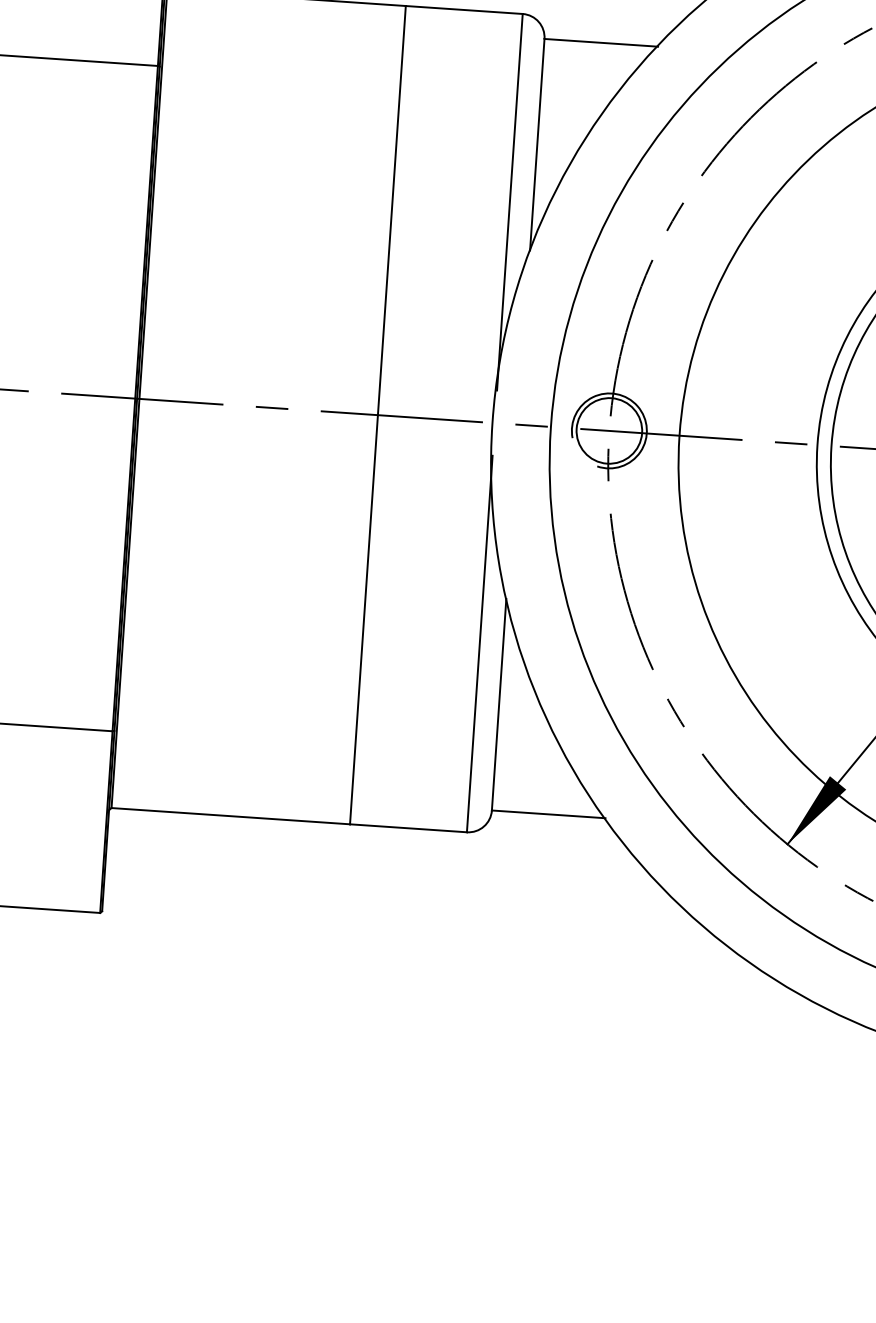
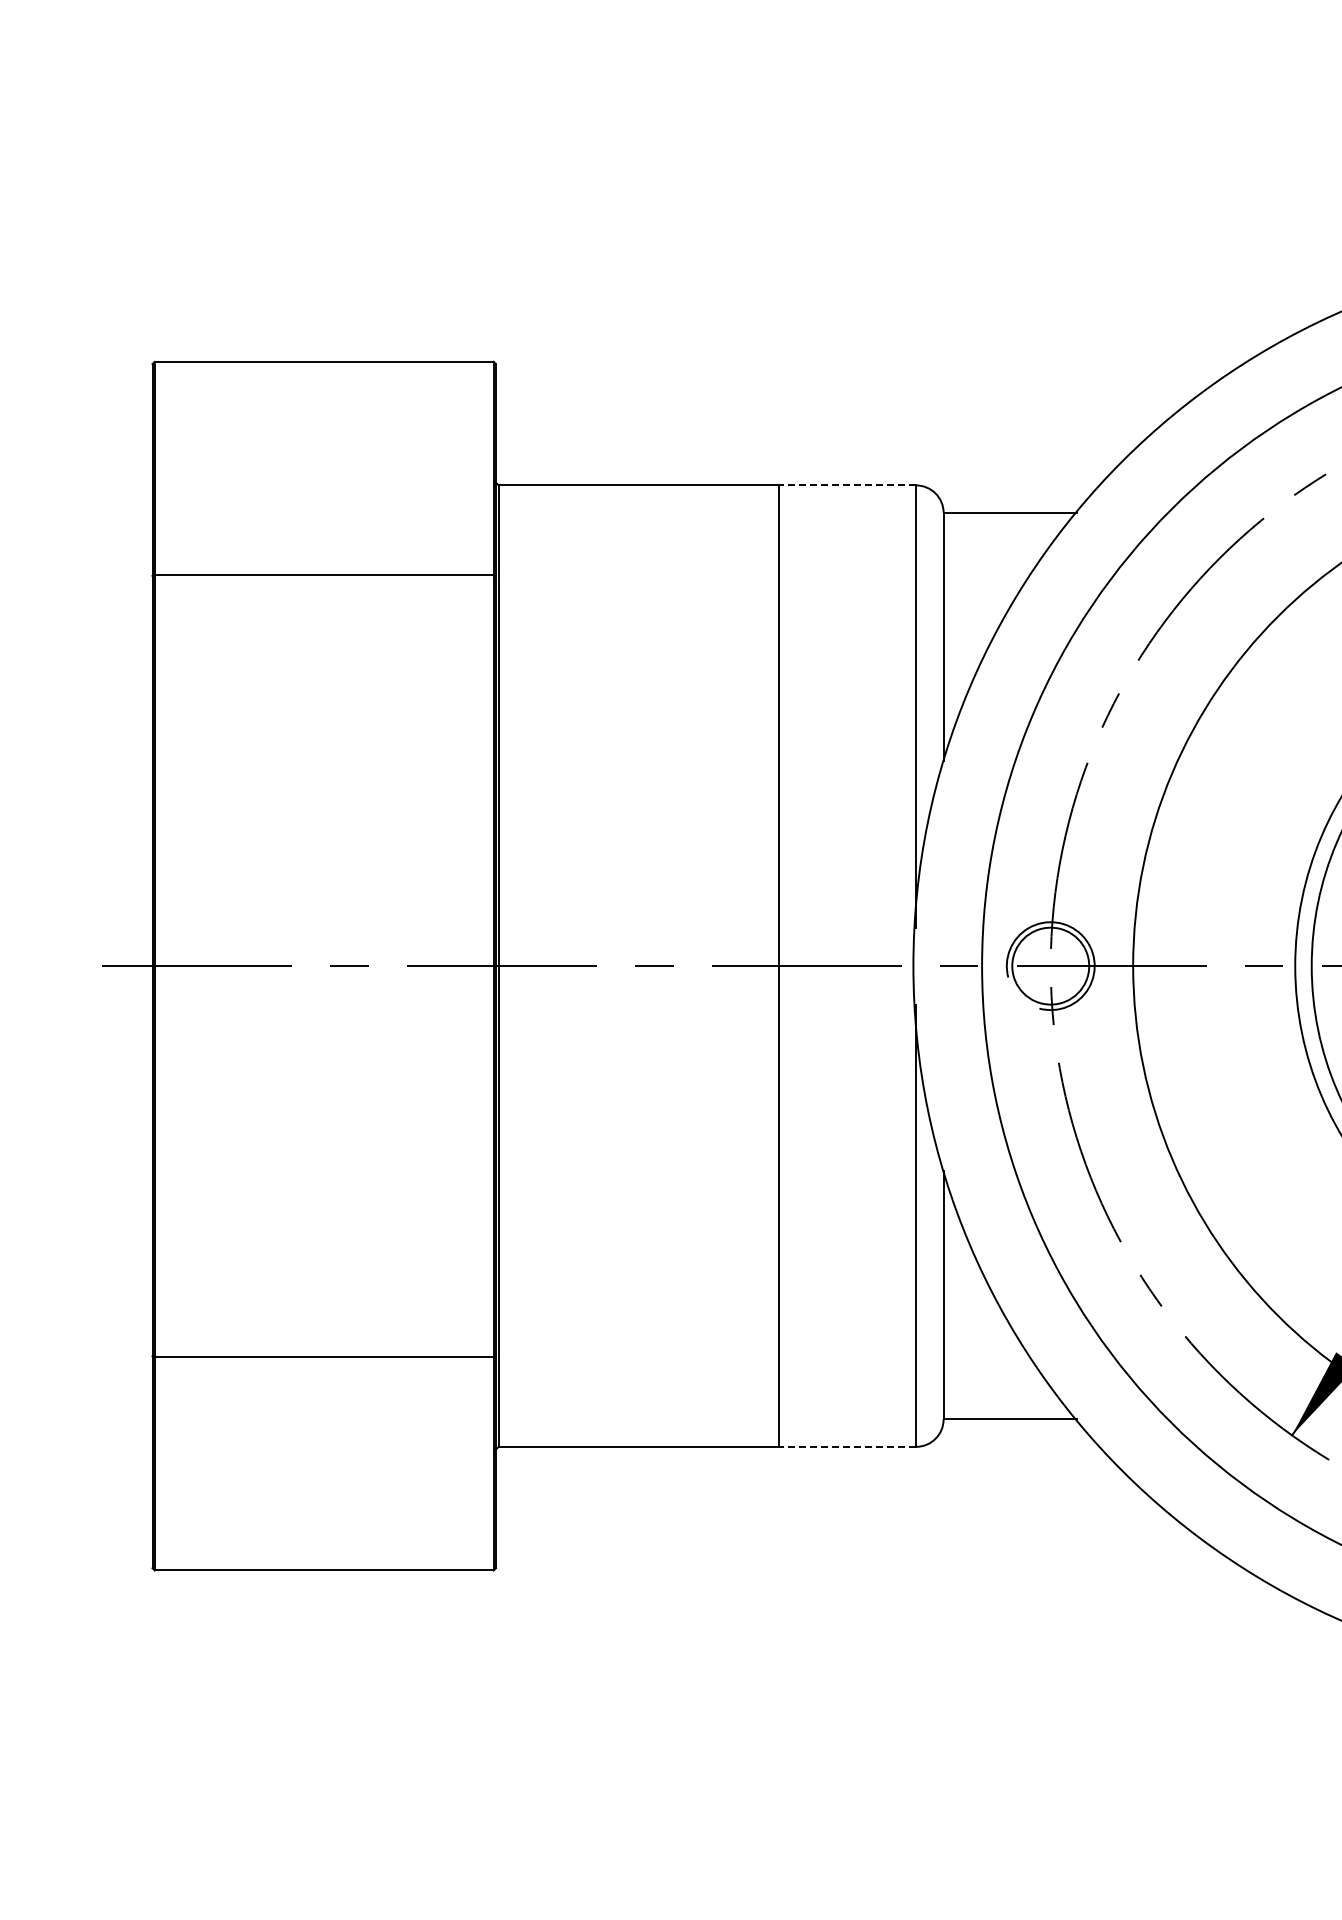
line: (464, 10) -> (847, 485), solid -> dashed
line: (408, 827) -> (847, 1446), solid -> dashed

